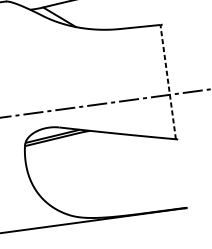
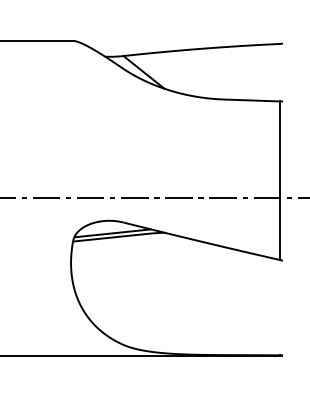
line: (167, 81) -> (279, 180), dashed -> solid

